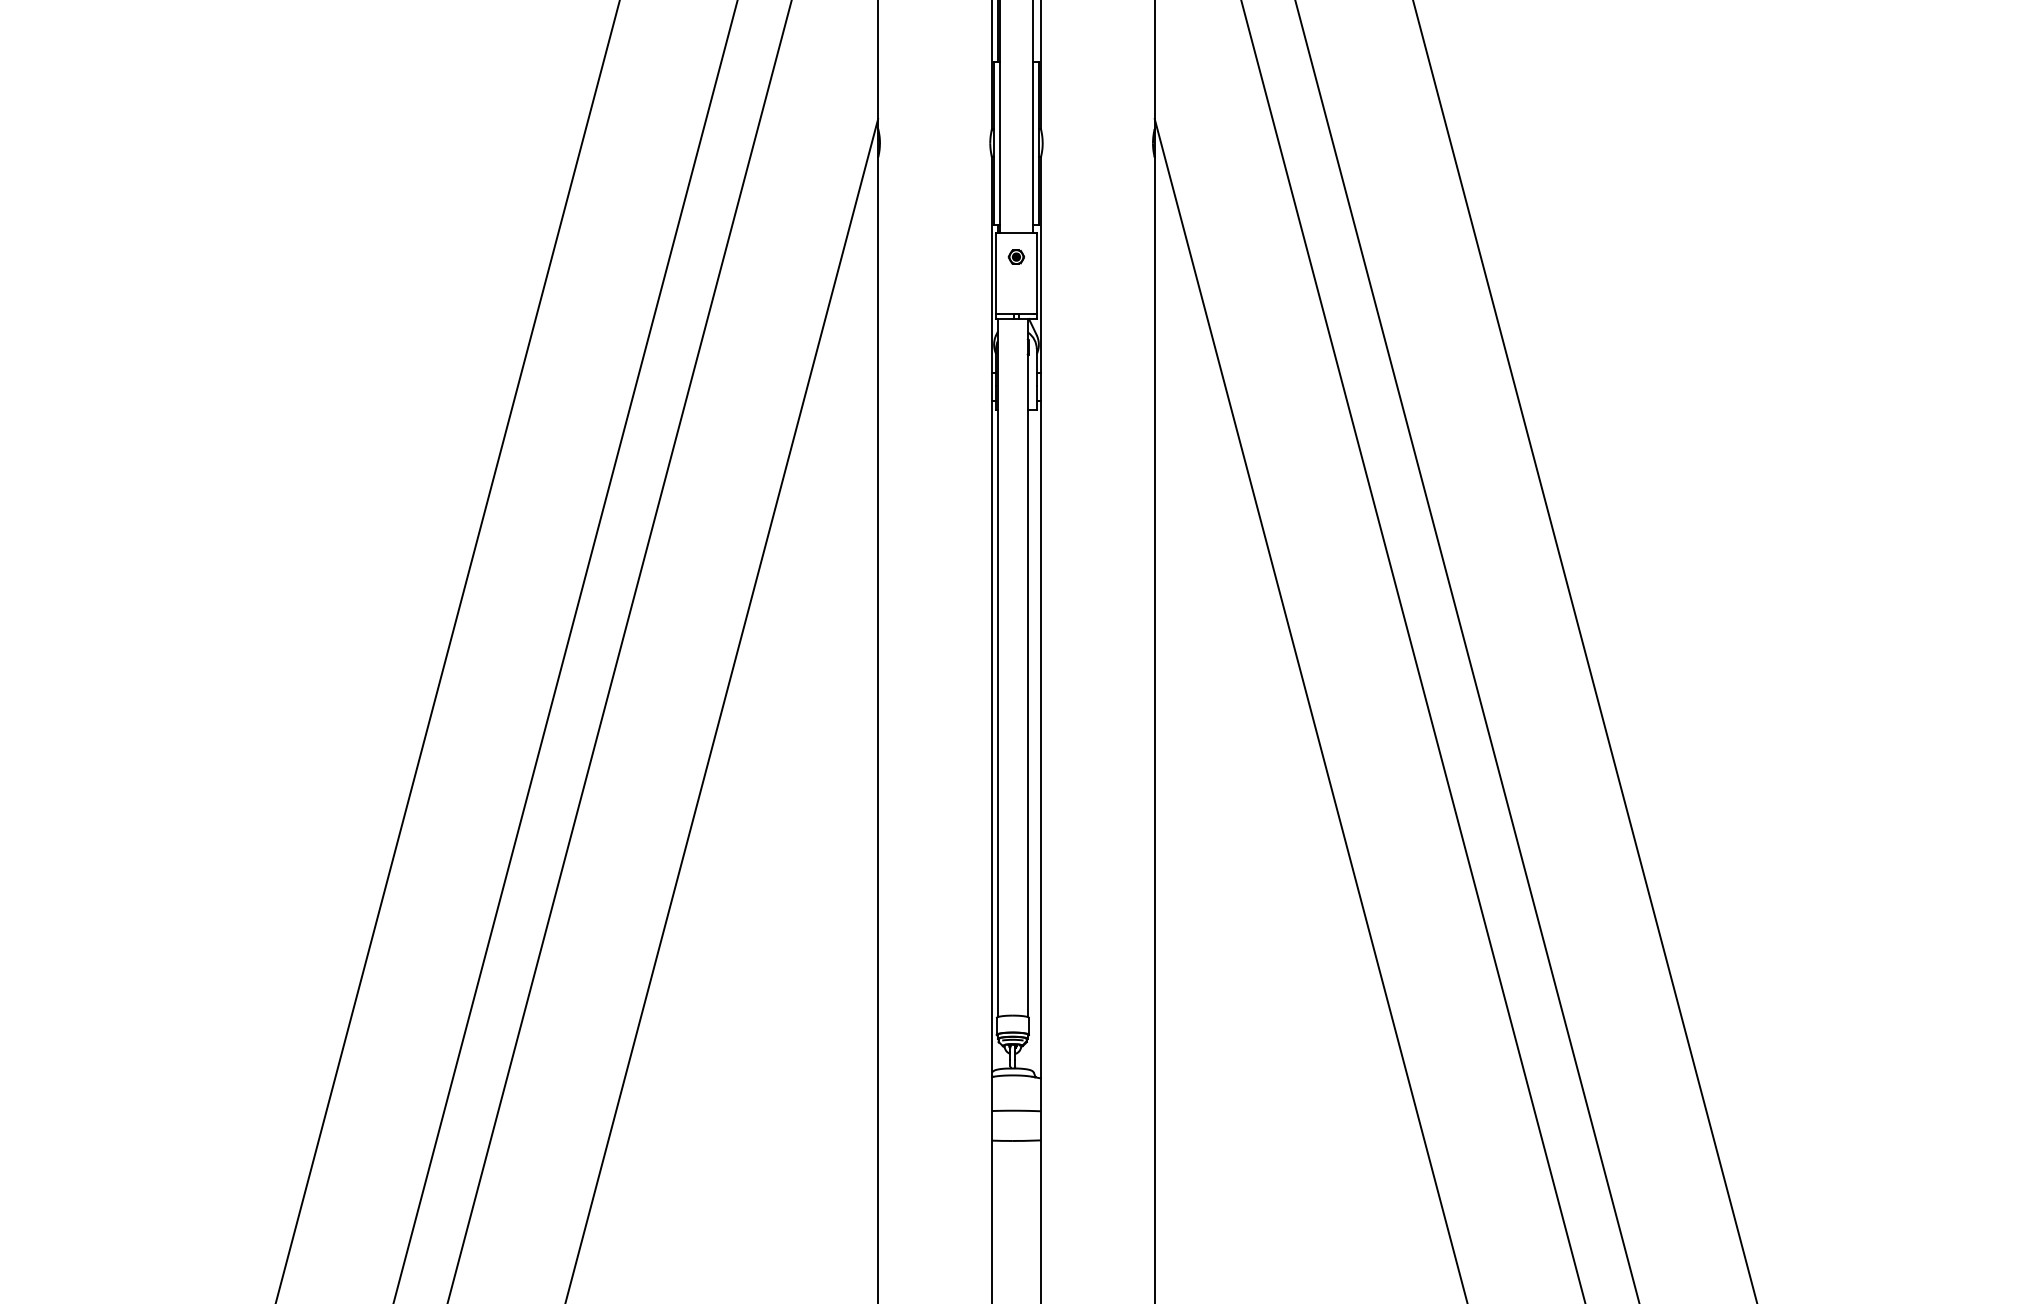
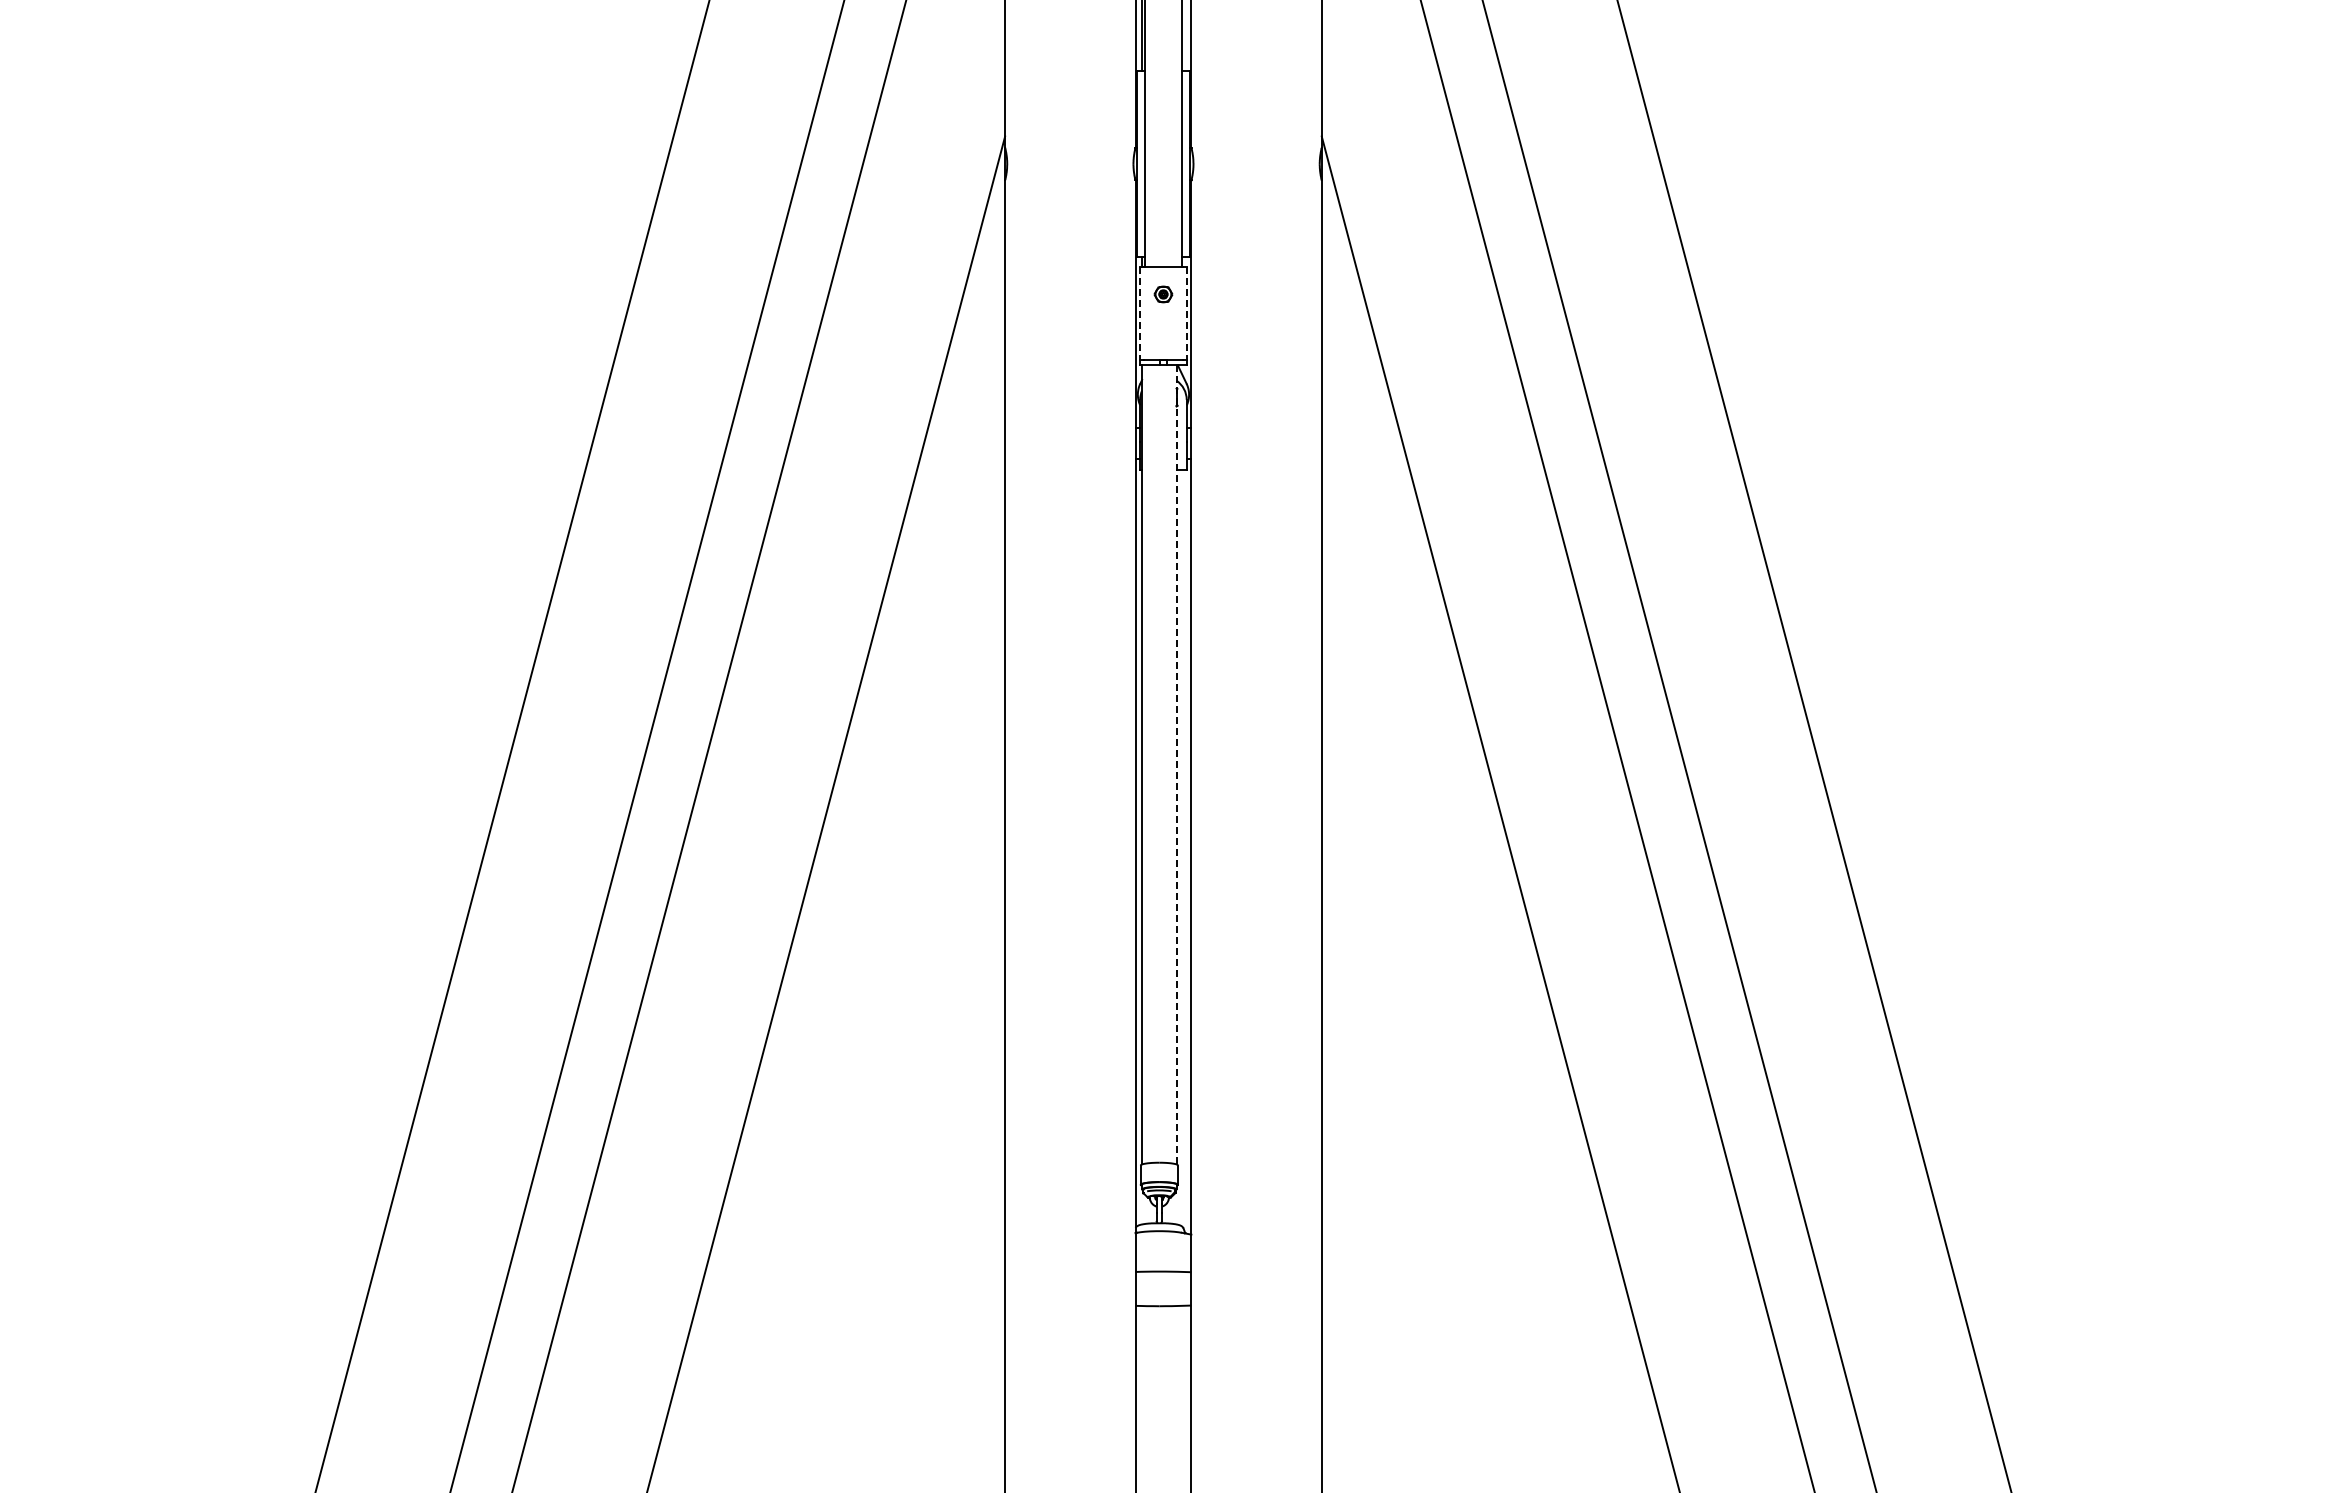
line: (996, 273) -> (1140, 313), solid -> dashed
line: (1036, 273) -> (1186, 313), solid -> dashed
line: (1027, 667) -> (1176, 764), solid -> dashed

